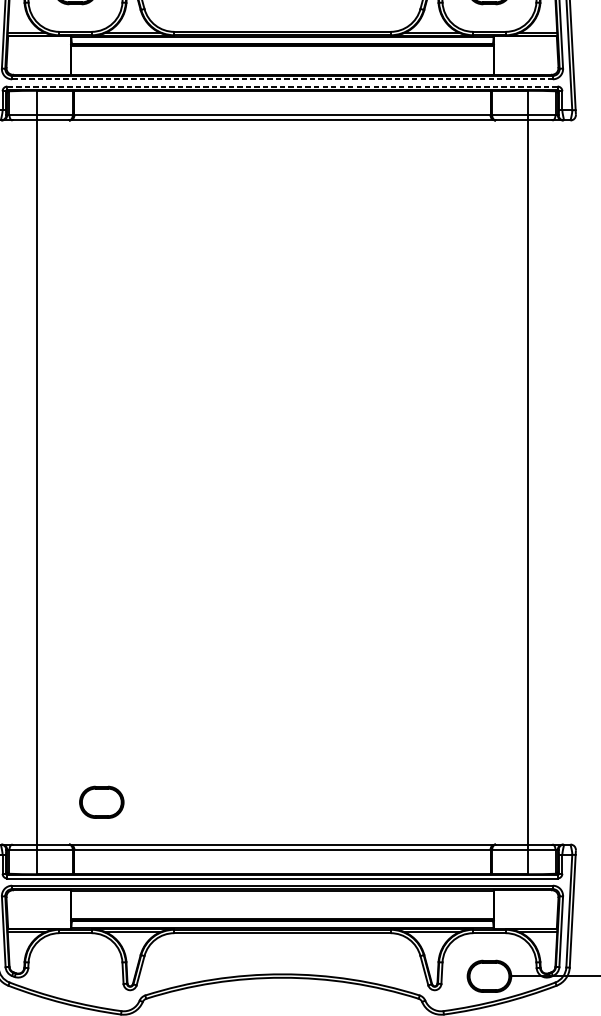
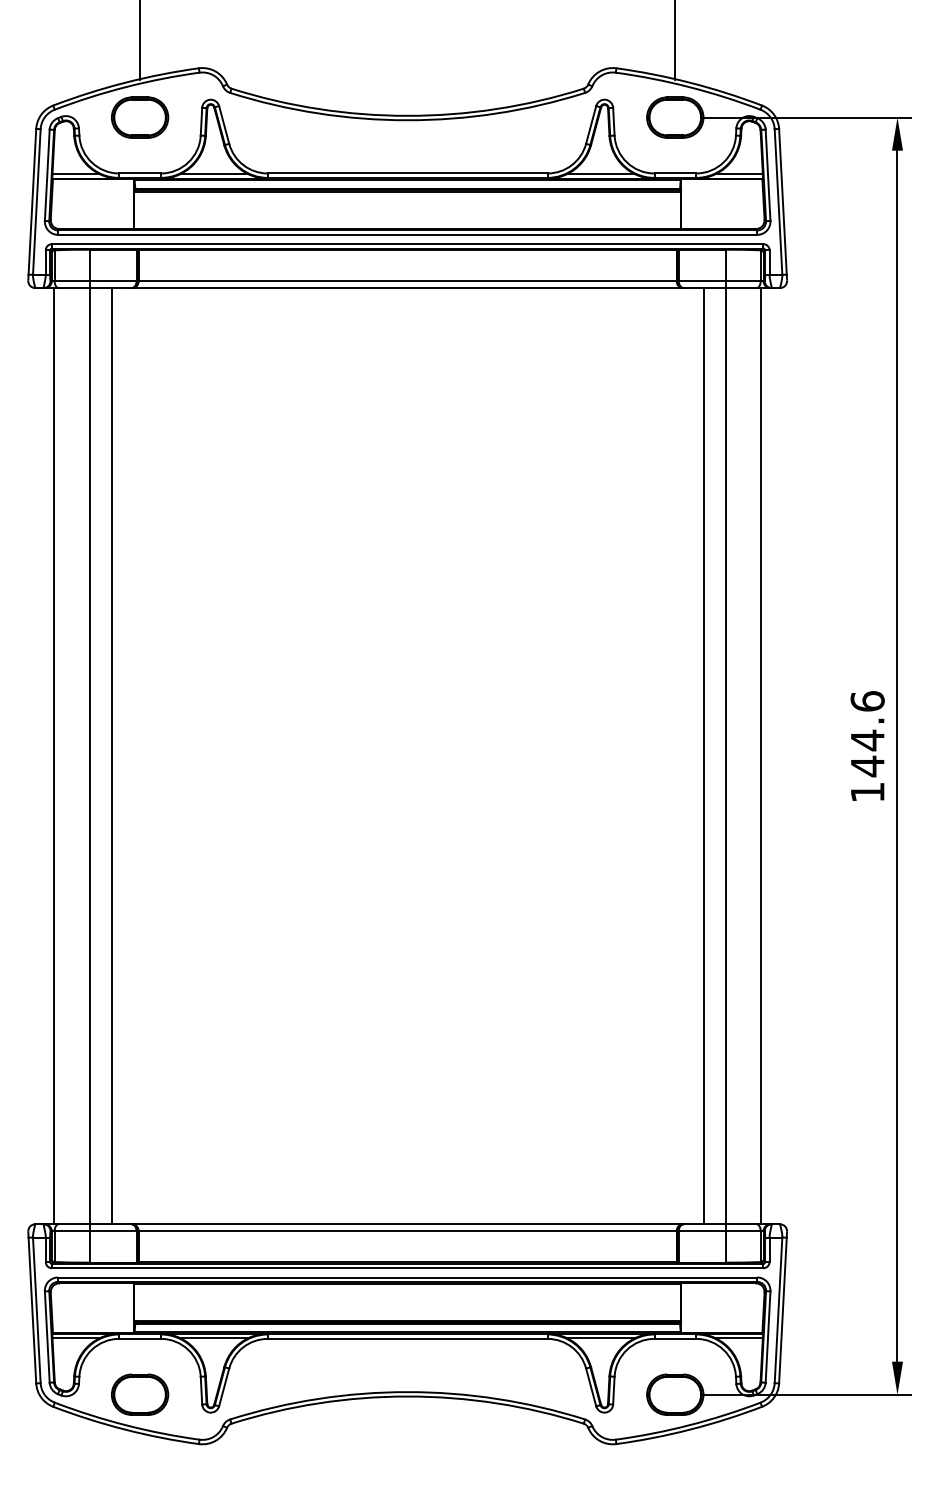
line: (282, 79) -> (407, 234), dashed -> solid
line: (282, 86) -> (407, 244), dashed -> solid
line: (9, 482) -> (54, 756), added
line: (53, 482) -> (111, 756), added
line: (511, 482) -> (703, 756), added
line: (555, 482) -> (760, 756), added
part: (102, 802) -> (140, 1394), moved

